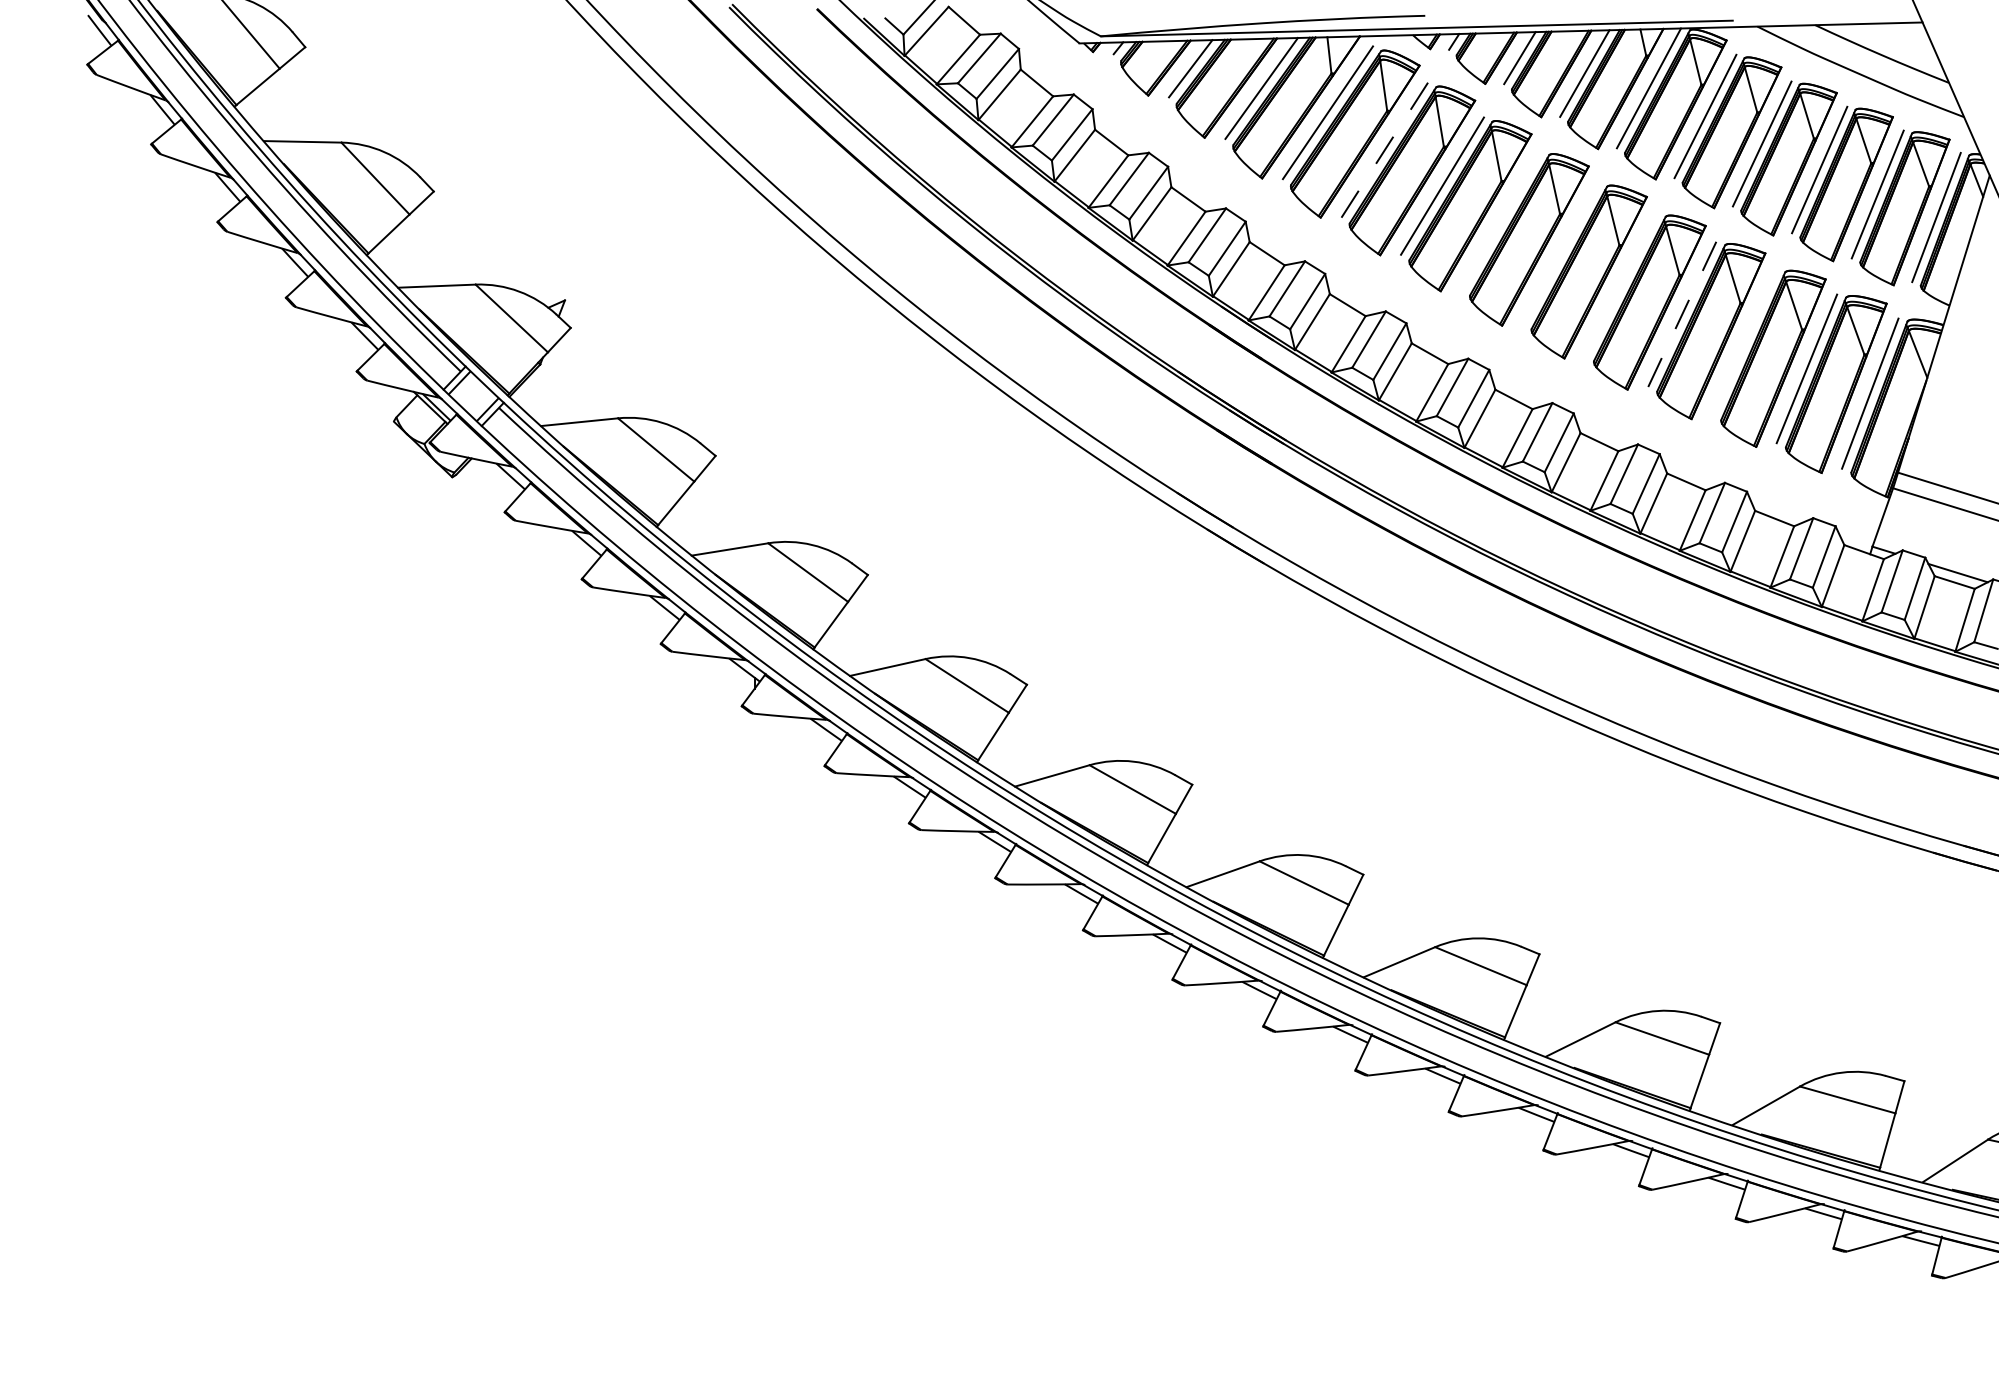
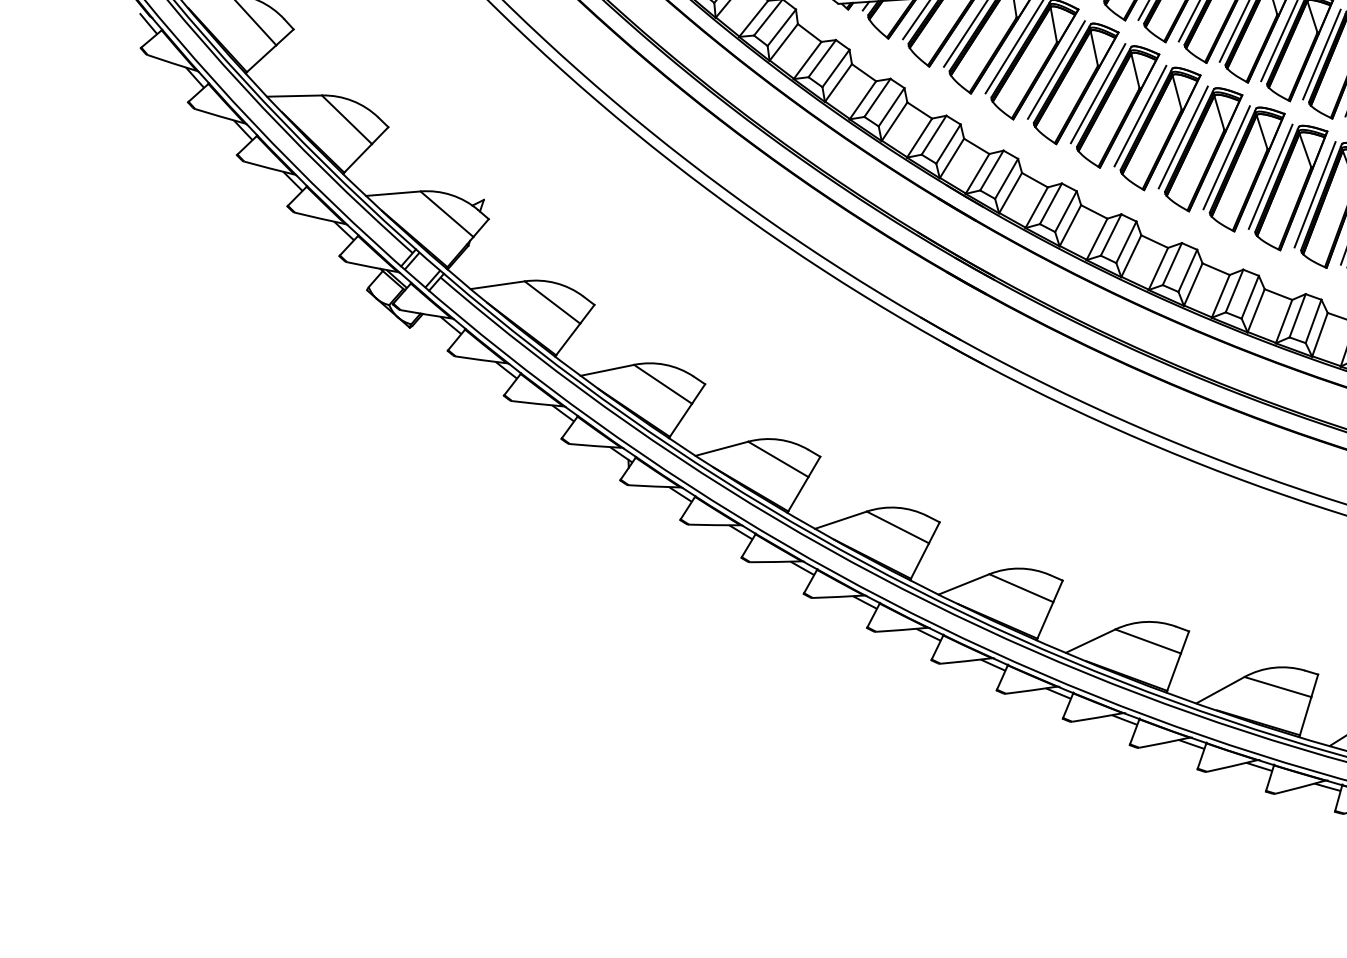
line: (1384, 150) -> (1056, 70), dashed -> solid
line: (1500, 220) -> (1139, 116), added
line: (1560, 253) -> (1183, 137), added
line: (1621, 284) -> (1226, 157), added
line: (1682, 314) -> (1270, 176), dashed -> solid
line: (1744, 342) -> (1315, 194), added

